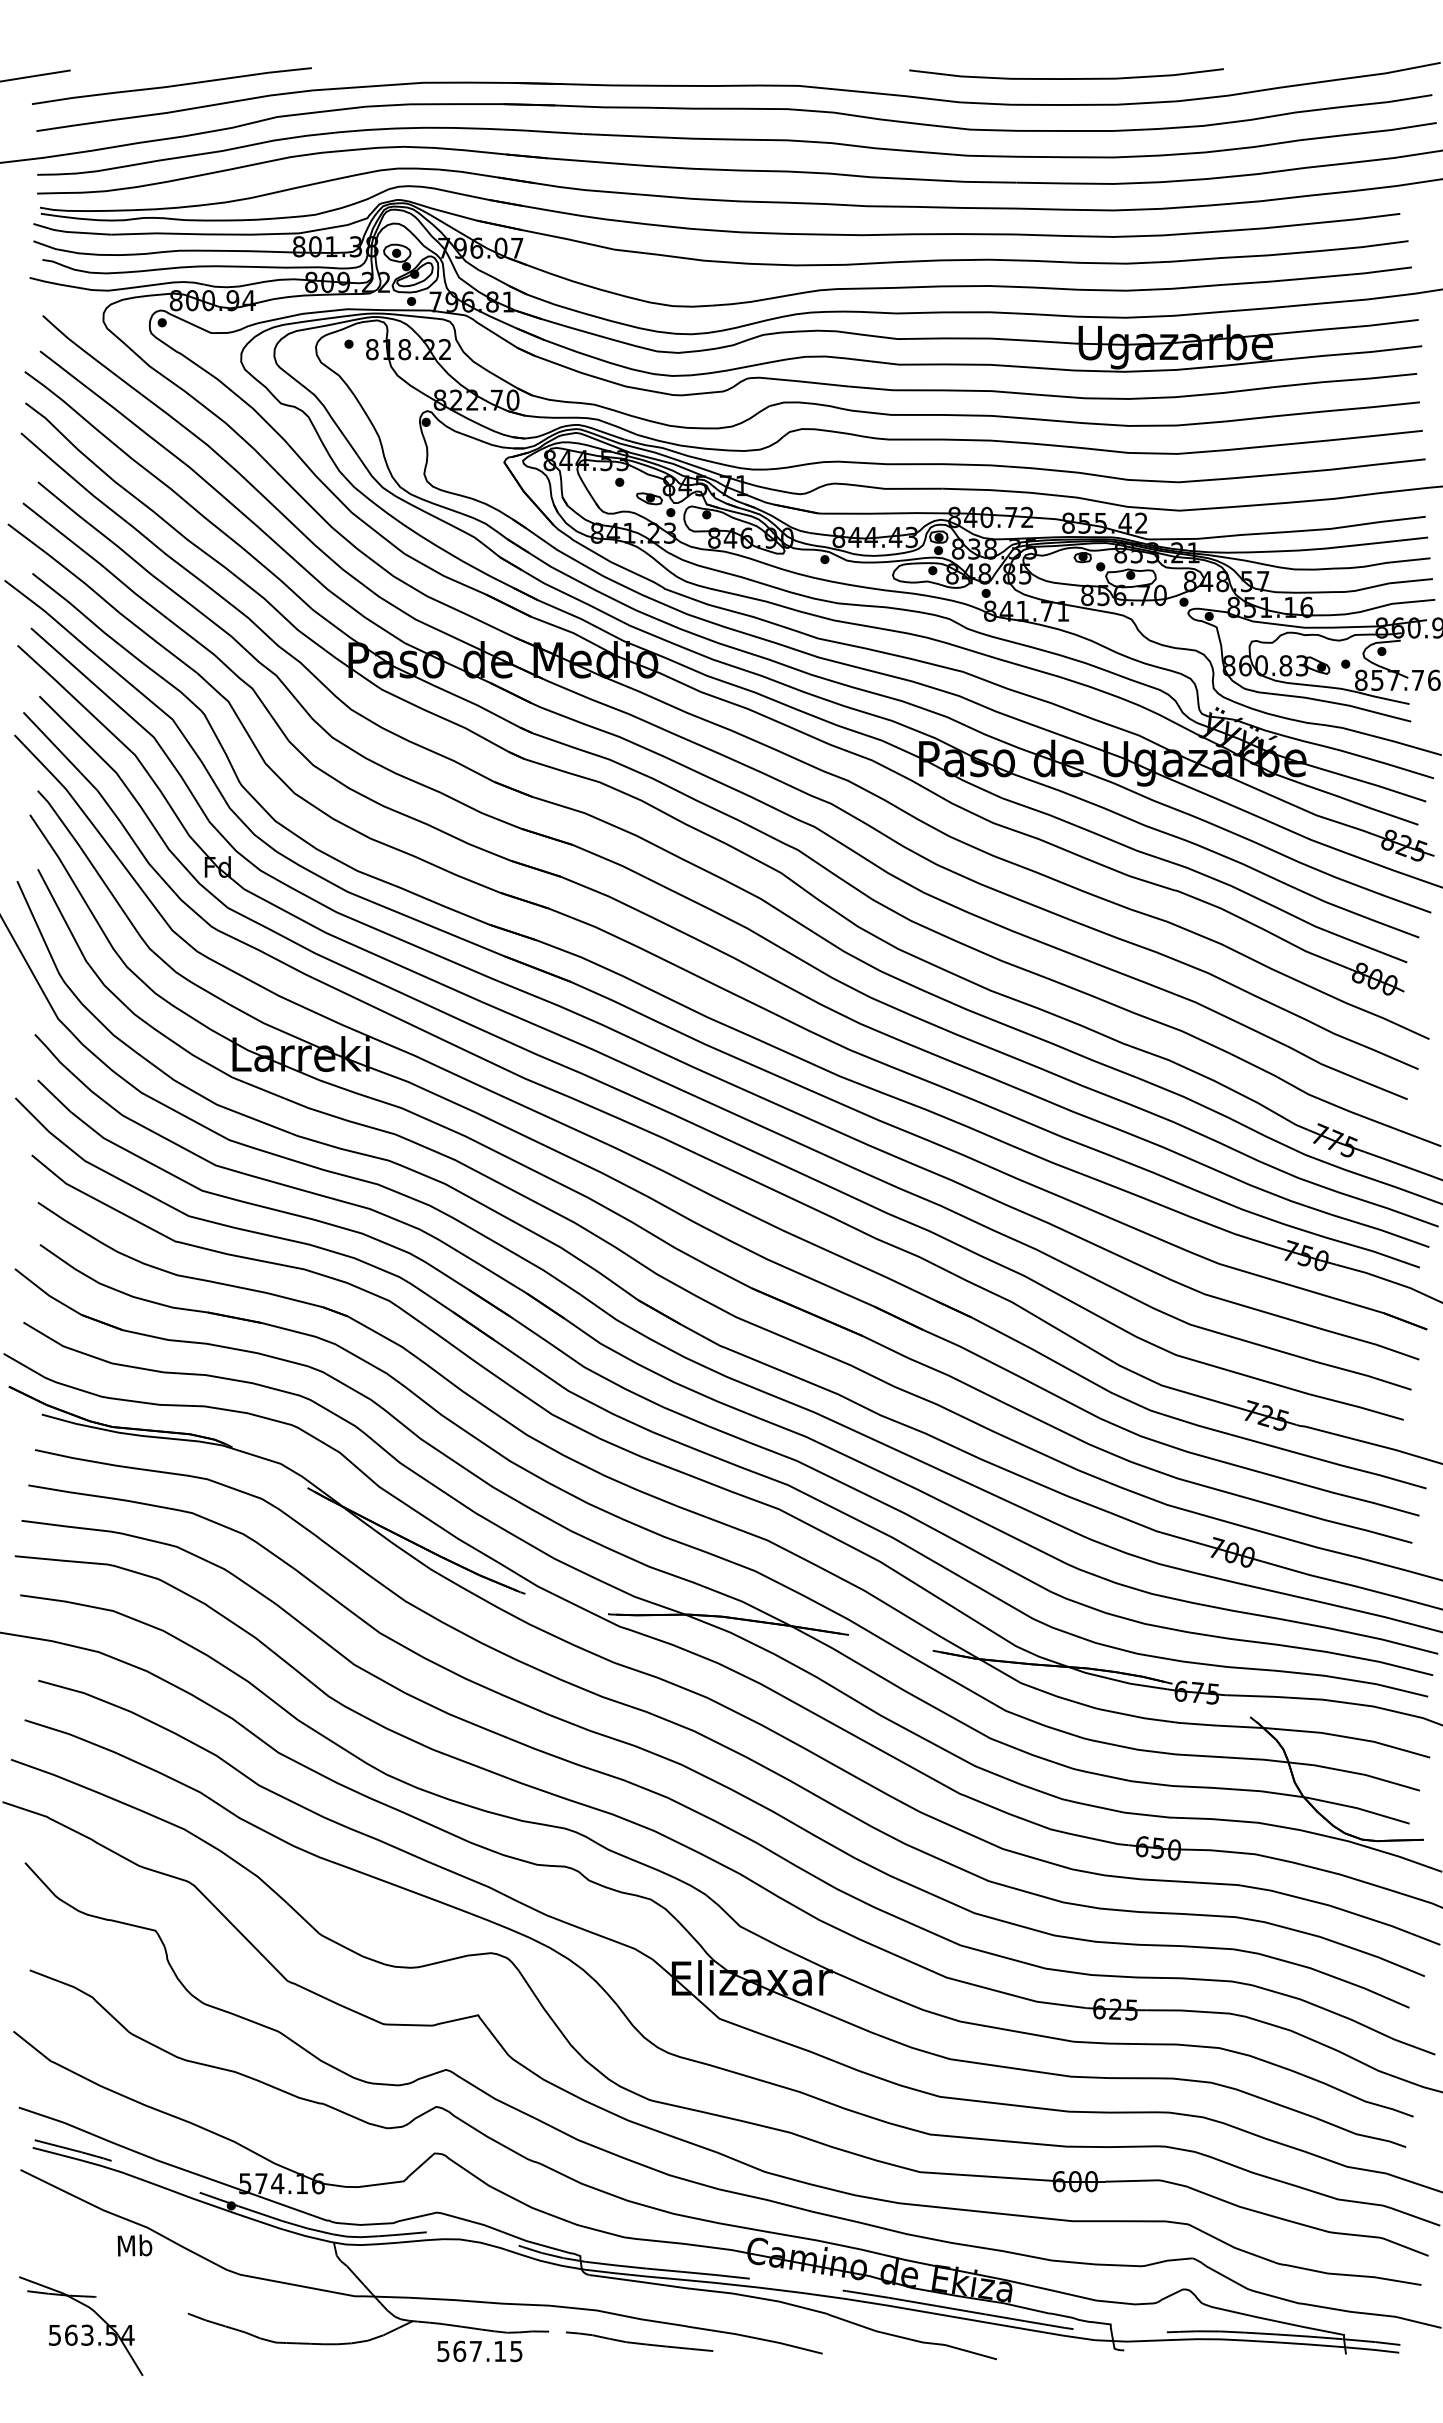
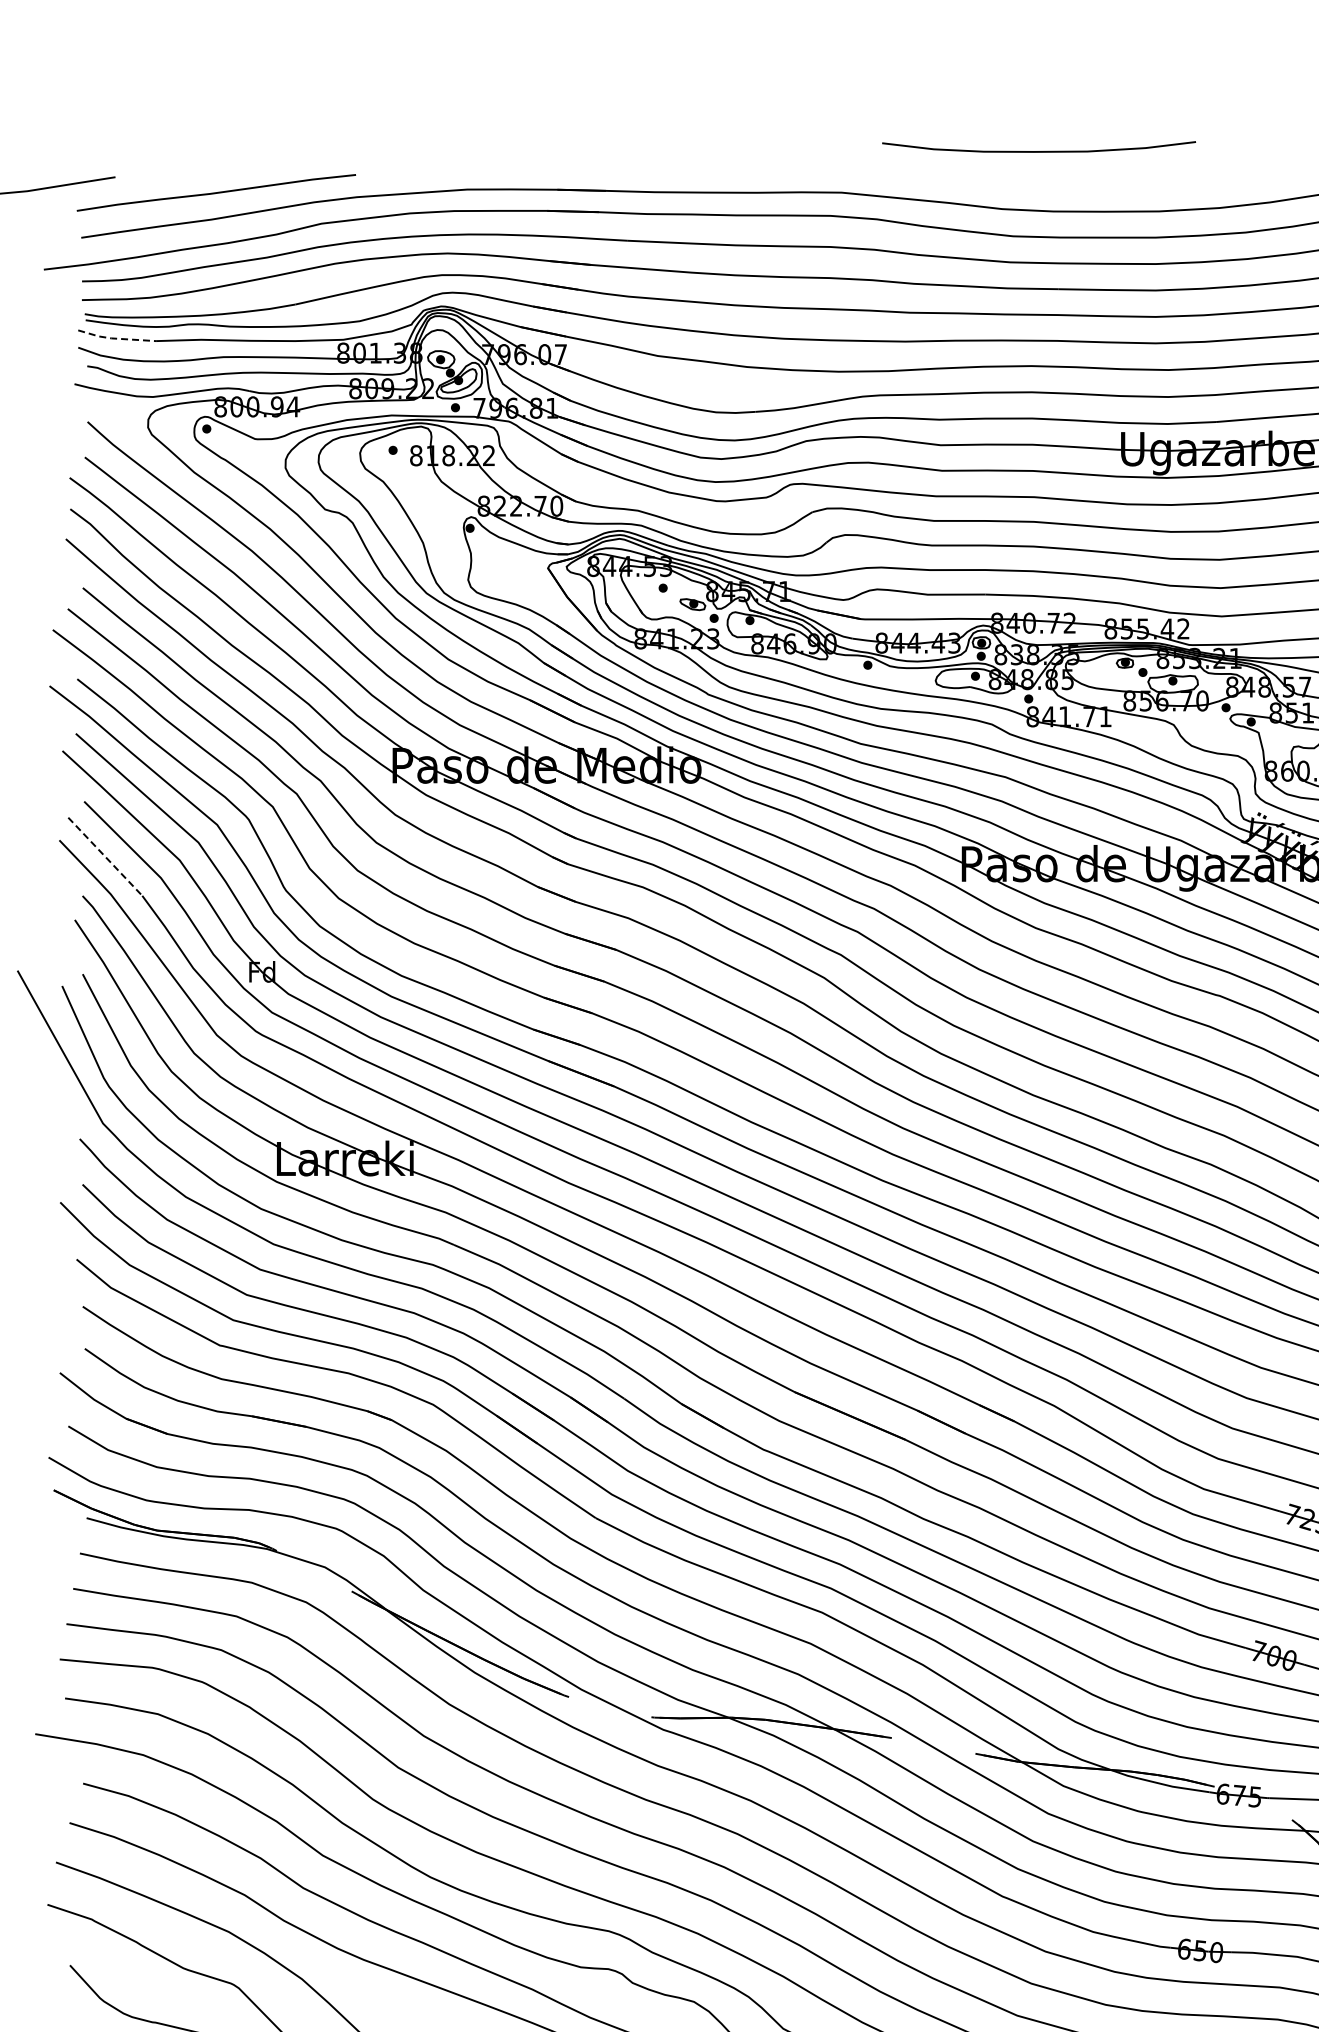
curve: (1066, 78) -> (1039, 151), moved
line: (70, 232) -> (115, 338), solid -> dashed
line: (60, 751) -> (105, 856), solid -> dashed

